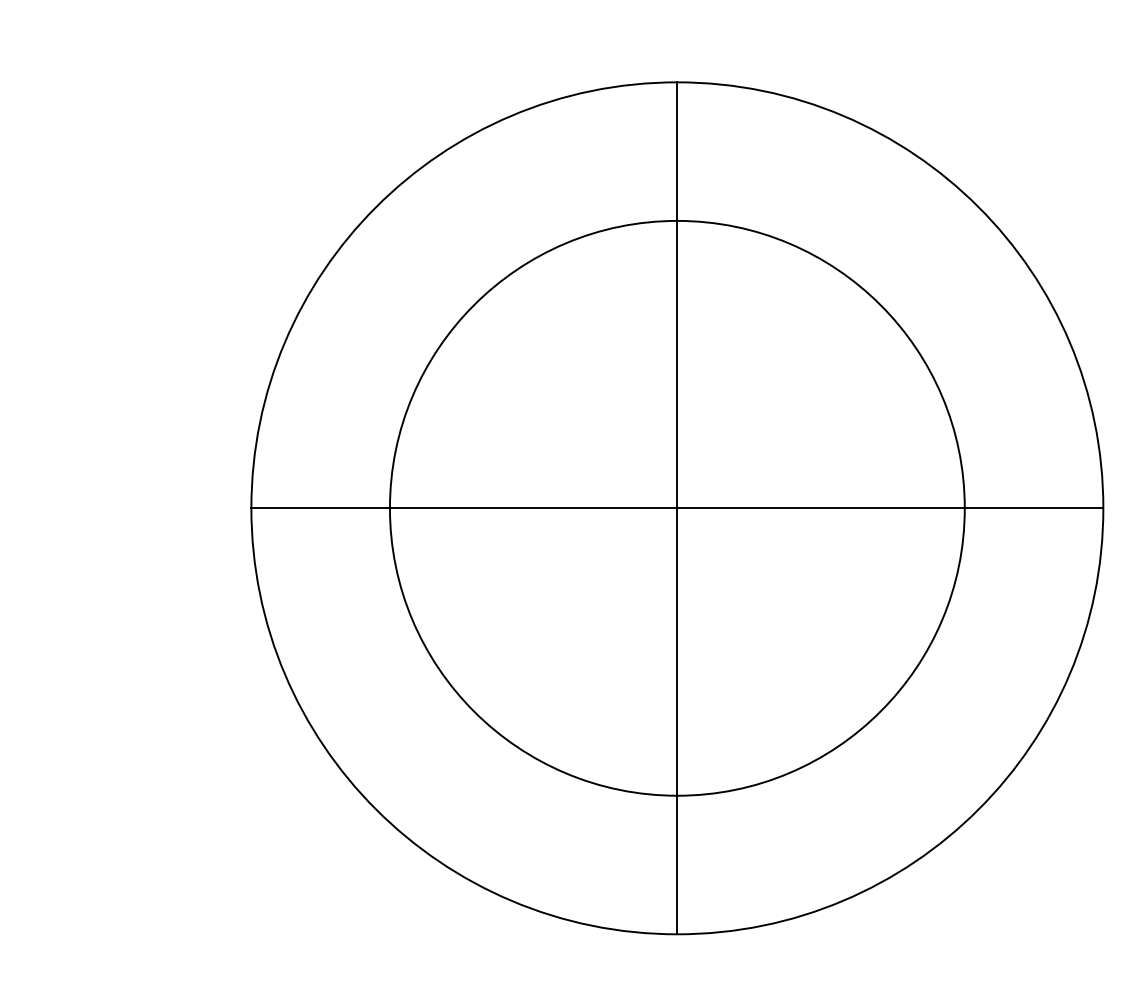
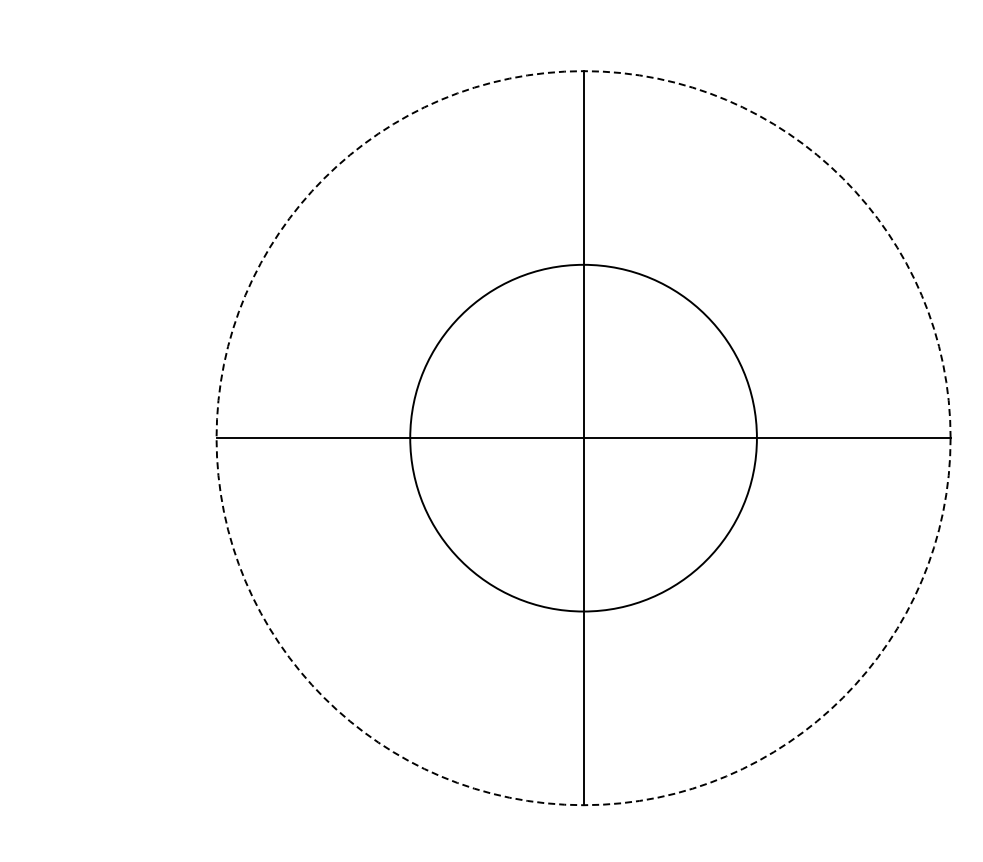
circle: (677, 507) -> (583, 437), size x0.7
circle: (677, 508) -> (583, 438), solid -> dashed

